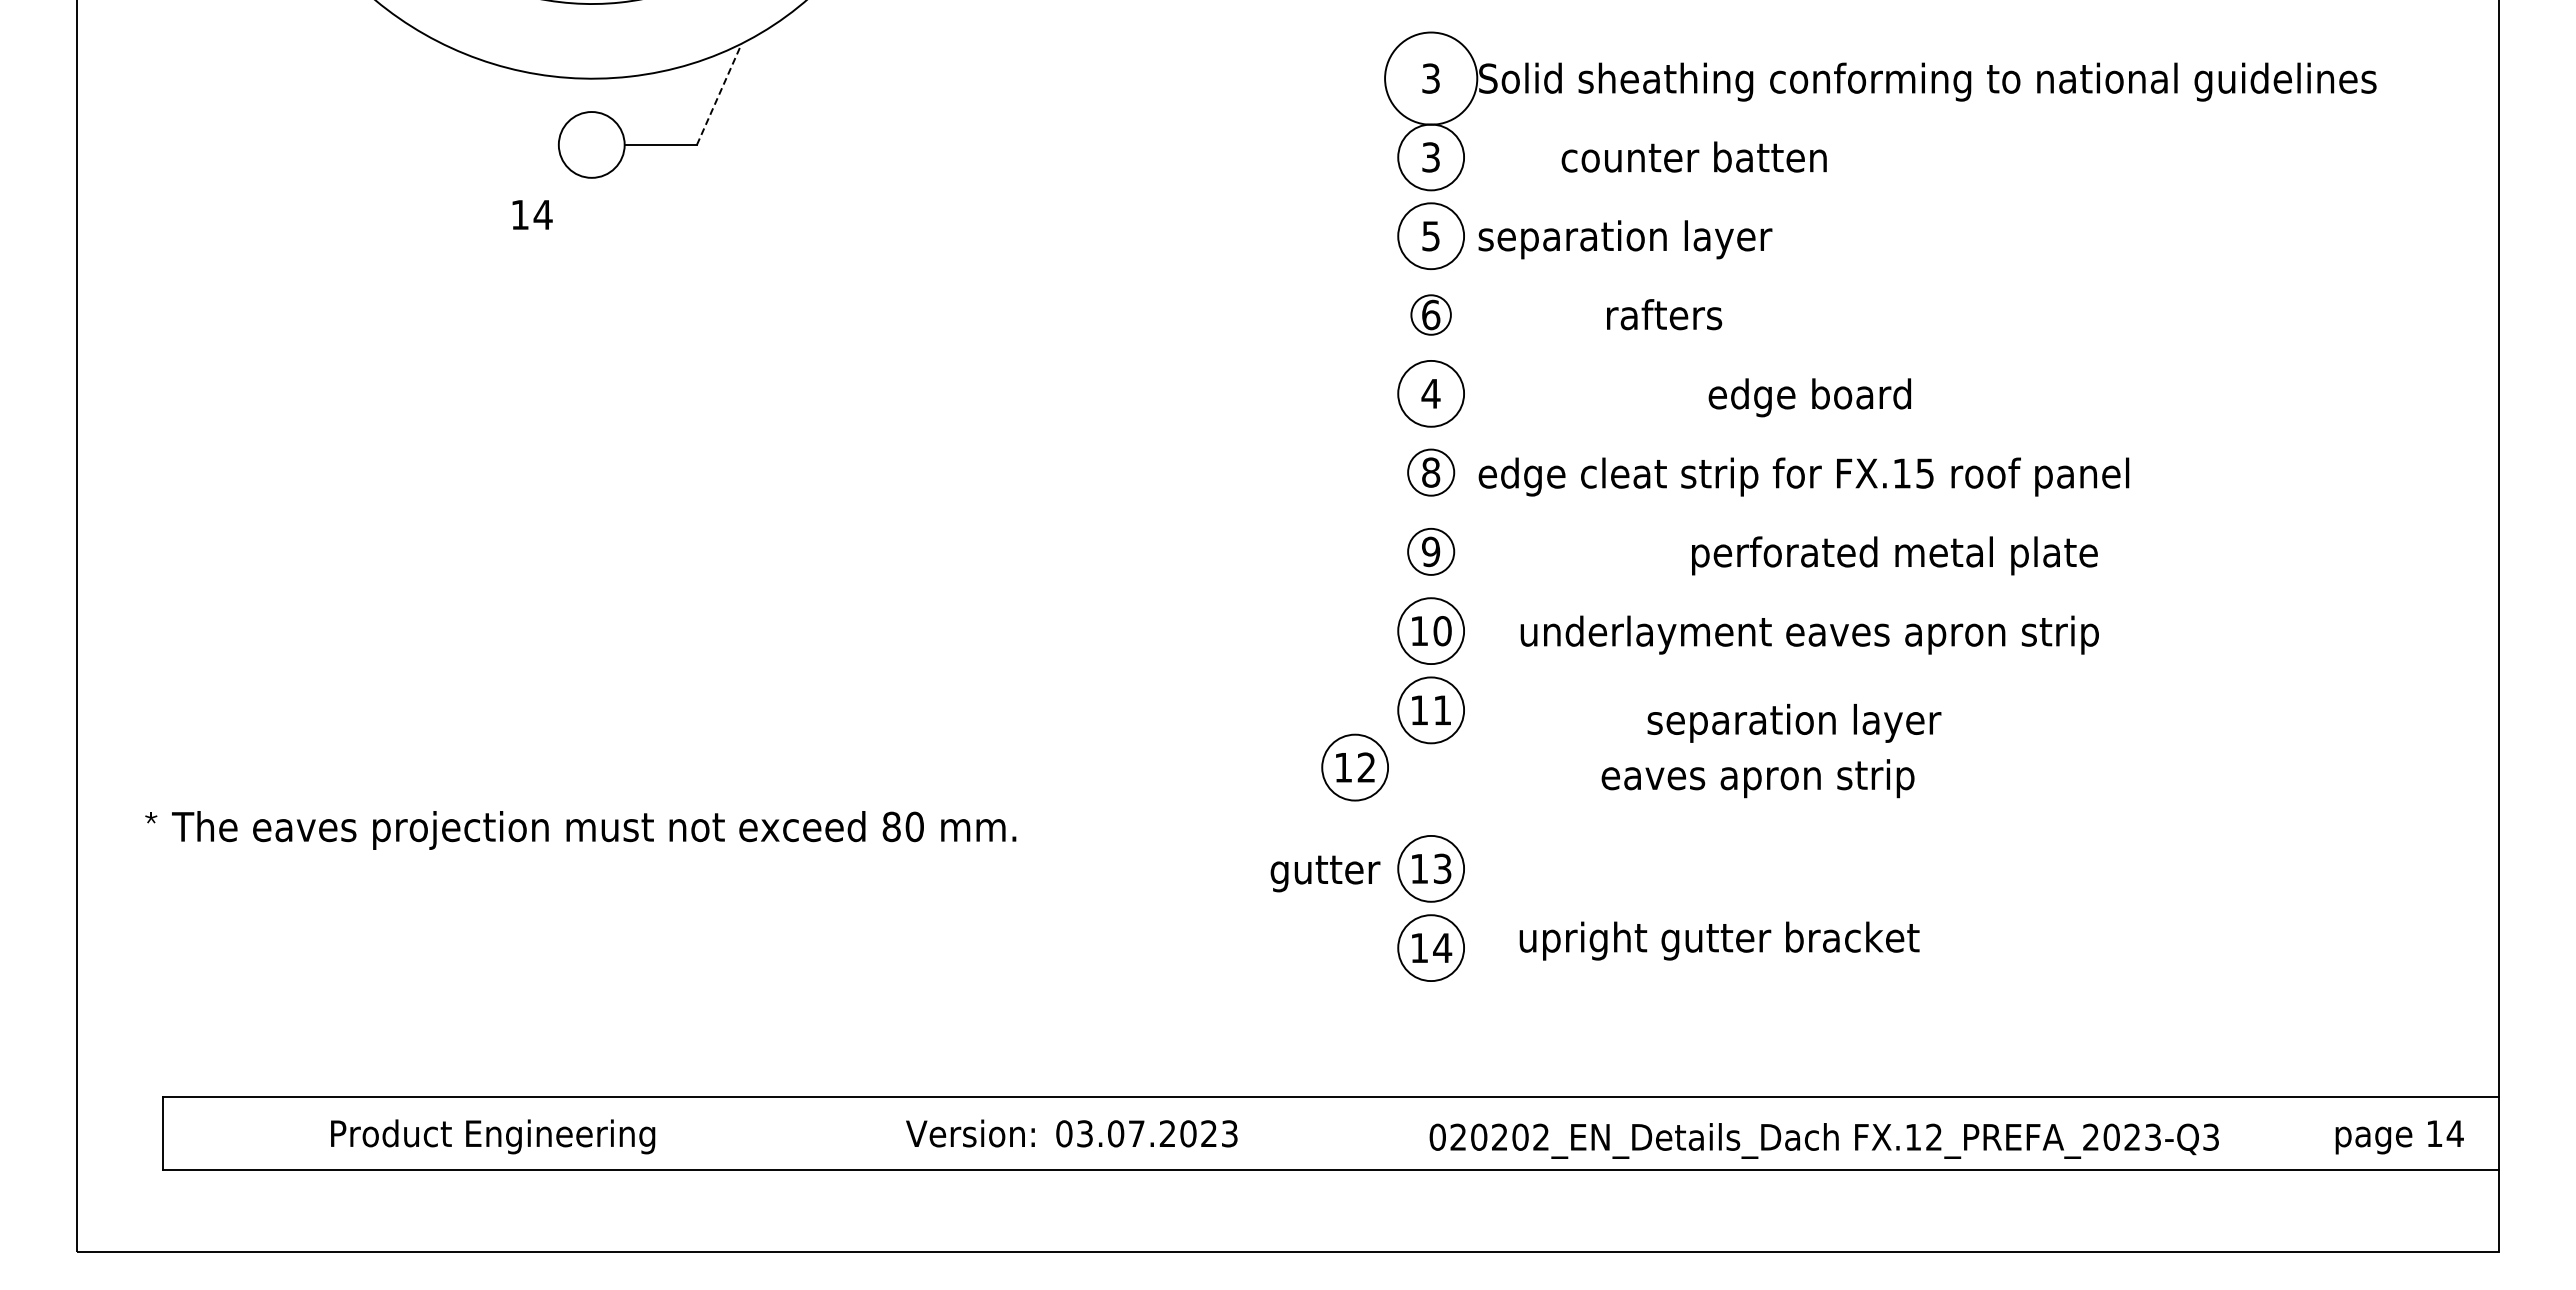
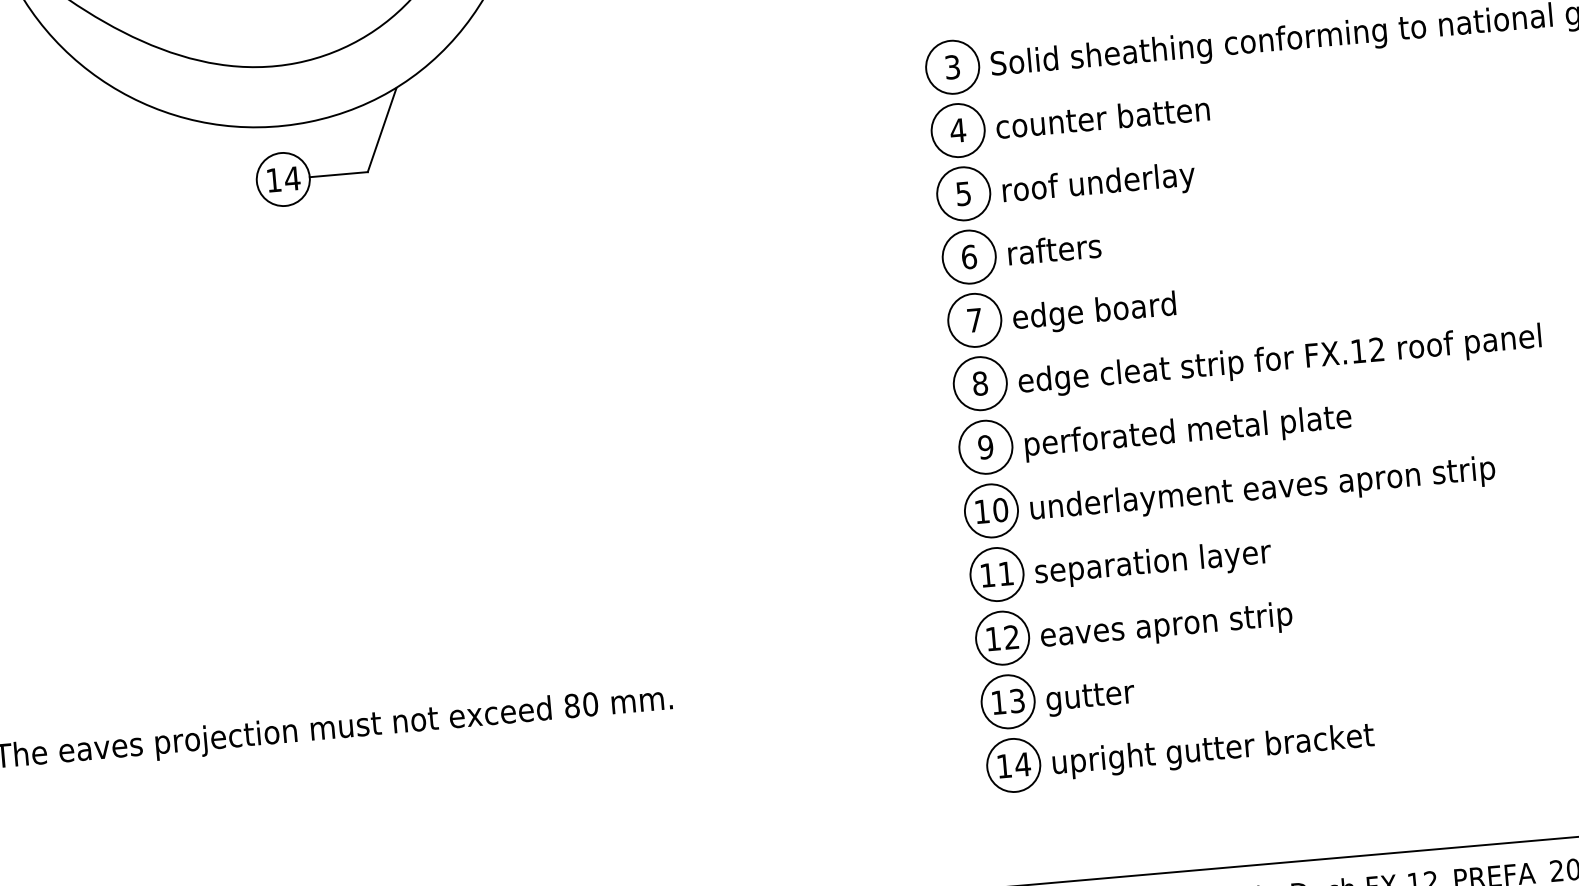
circle: (1431, 78) -> (952, 67), size x0.71
line: (719, 94) -> (382, 130), dashed -> solid
text: (1693, 156) -> (1102, 117), moved
text: (1430, 157) -> (957, 130), 3 -> 4
text: (532, 214) -> (283, 179), moved
text: (1625, 239) -> (1120, 182), separation layer -> roof underlay
circle: (1431, 314) -> (969, 256), size x1.67
text: (1664, 314) -> (1054, 249), moved
text: (1430, 393) -> (974, 320), 4 -> 7
text: (1809, 397) -> (1094, 312), moved
circle: (1431, 472) -> (980, 383), size x1.43
text: (1924, 473) -> (1376, 349), FX.15 -> FX.12
circle: (1431, 551) -> (986, 446), size x1.43
text: (1894, 555) -> (1187, 432), moved
text: (1809, 634) -> (1262, 489), moved
text: (1794, 723) -> (1153, 564), moved
part: (1354, 767) -> (1002, 638), moved
text: (1757, 778) -> (1166, 627), moved
text: (1325, 873) -> (1090, 698), moved
text: (1719, 940) -> (1213, 750), moved

